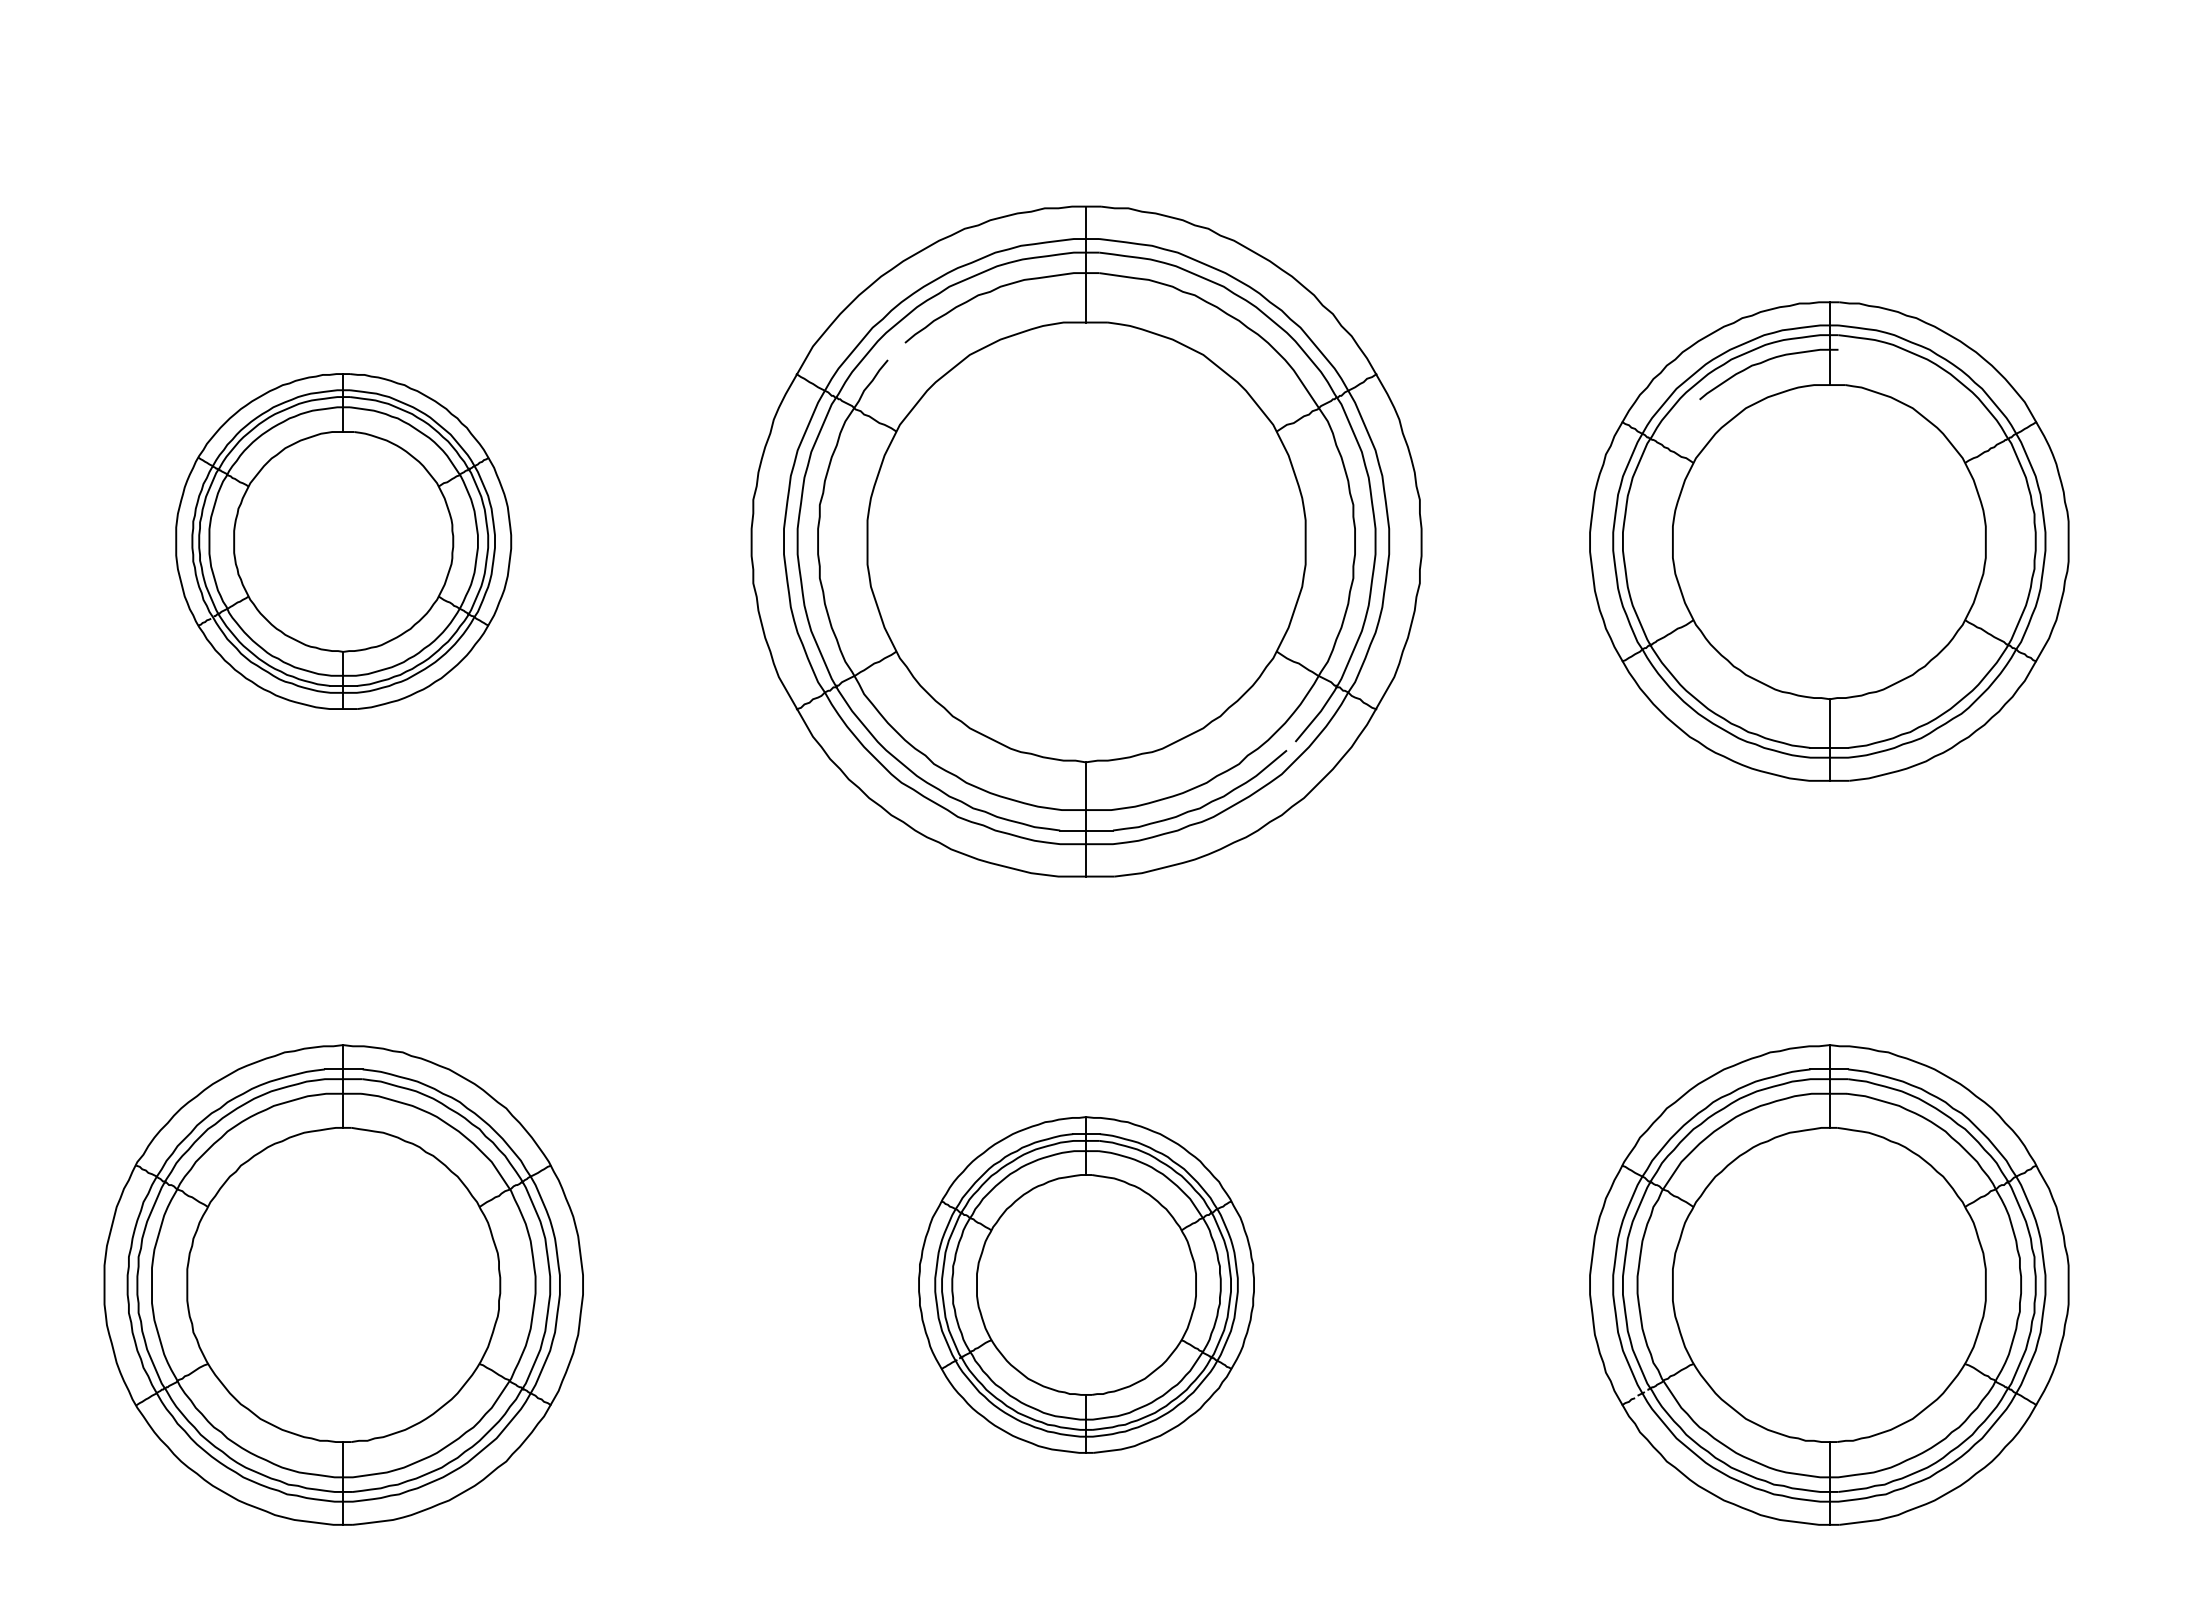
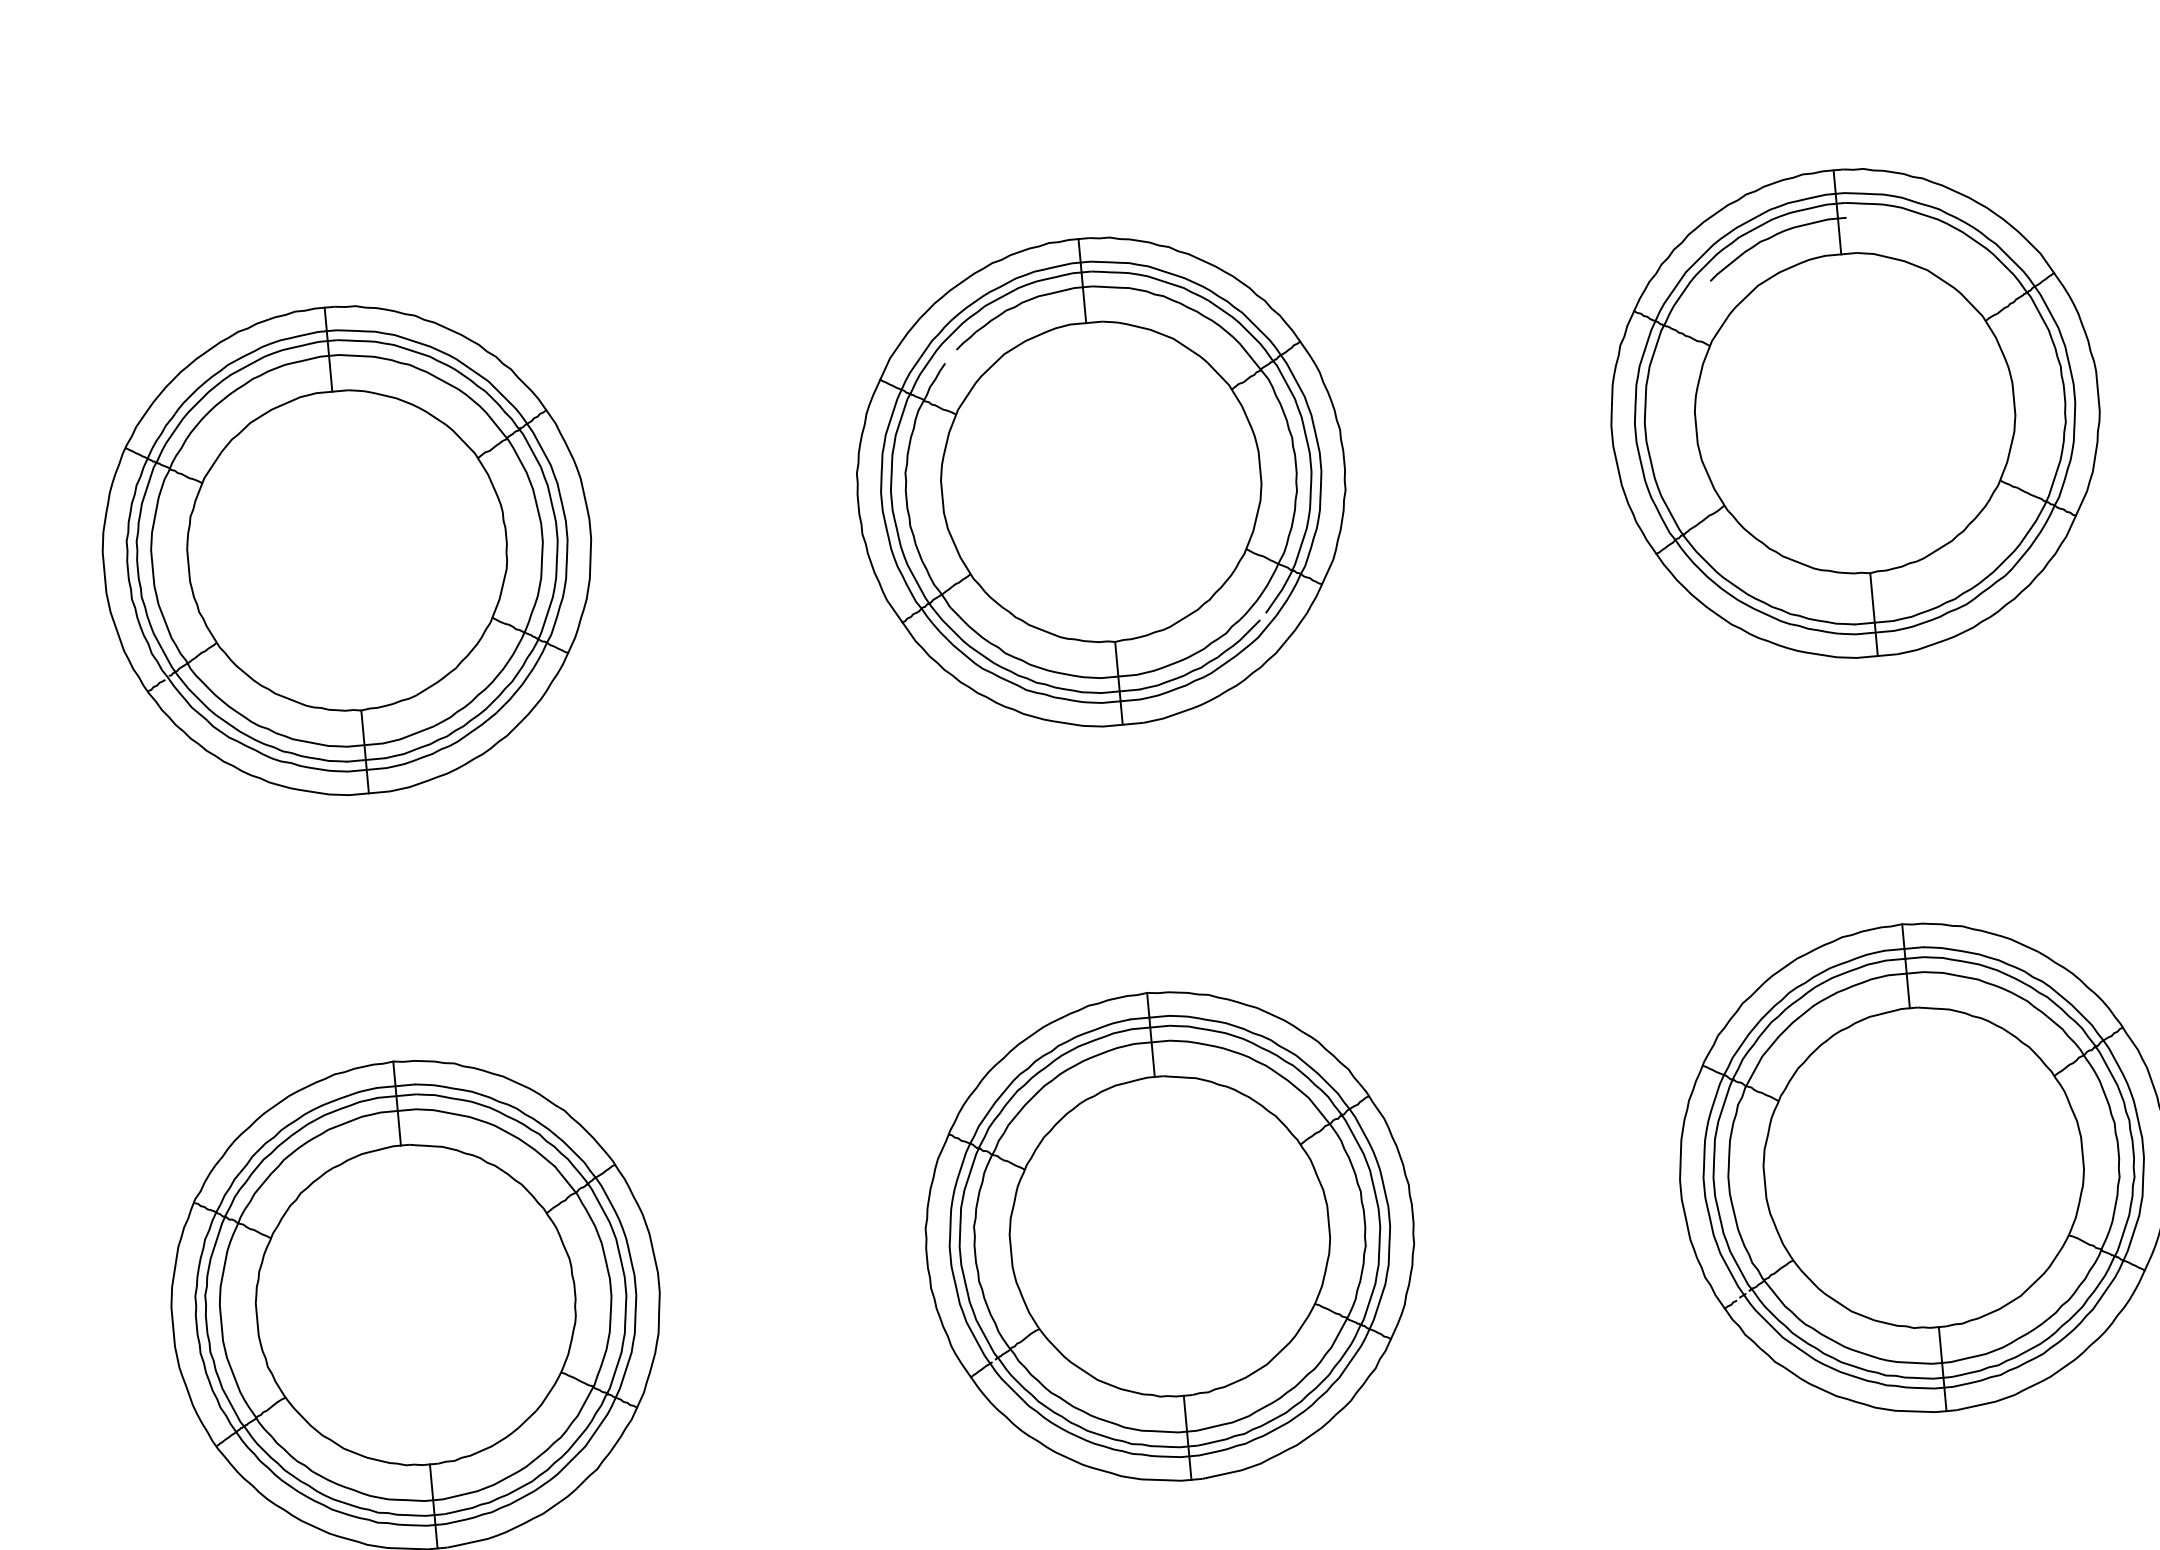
part: (343, 541) -> (347, 550), size x1.43
part: (1086, 541) -> (1101, 481), size x0.71
part: (1086, 1284) -> (1169, 1235), size x1.43

